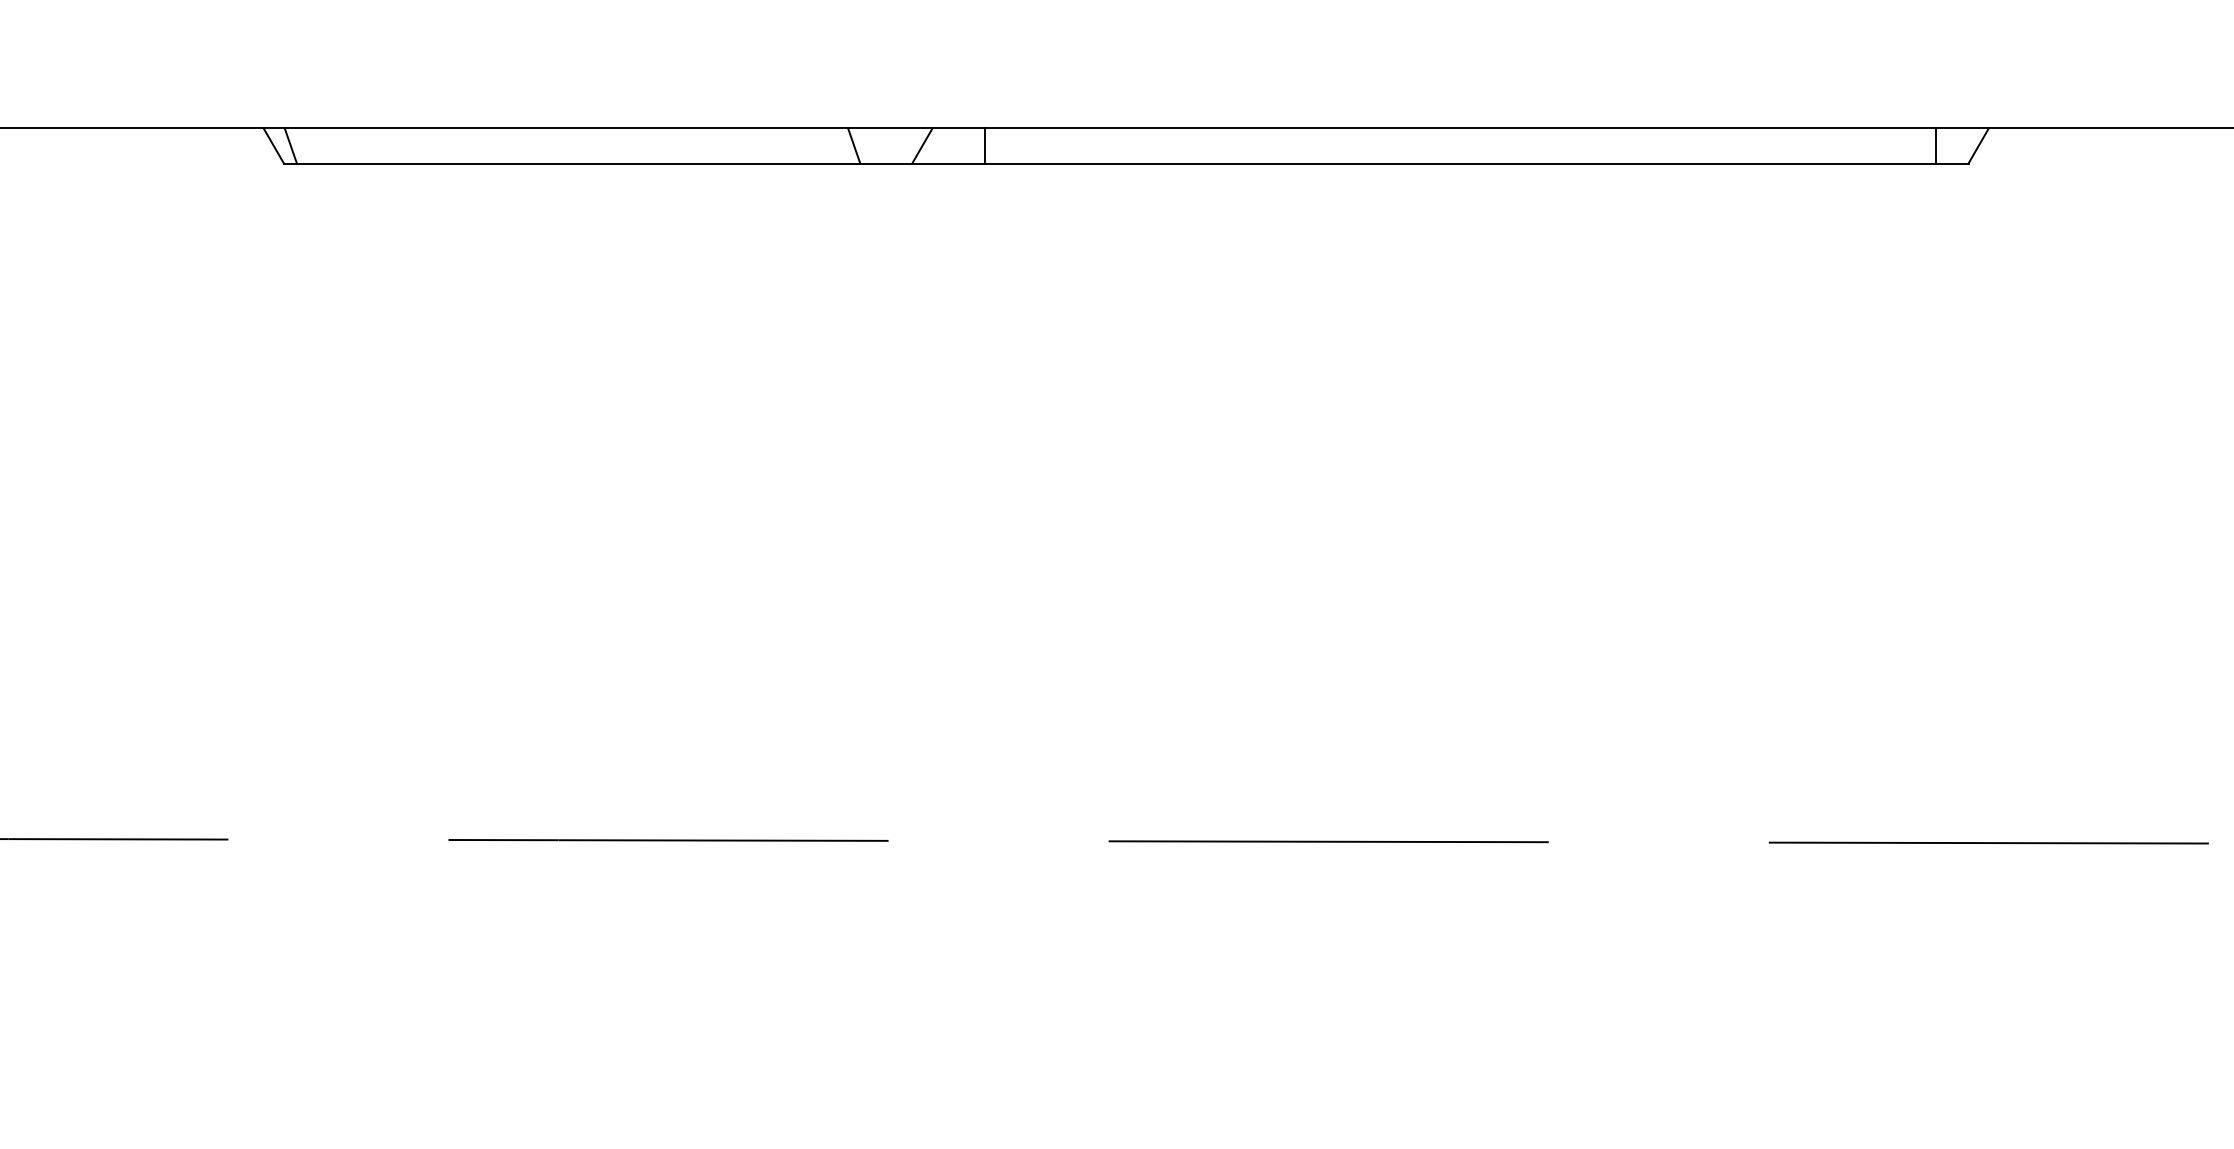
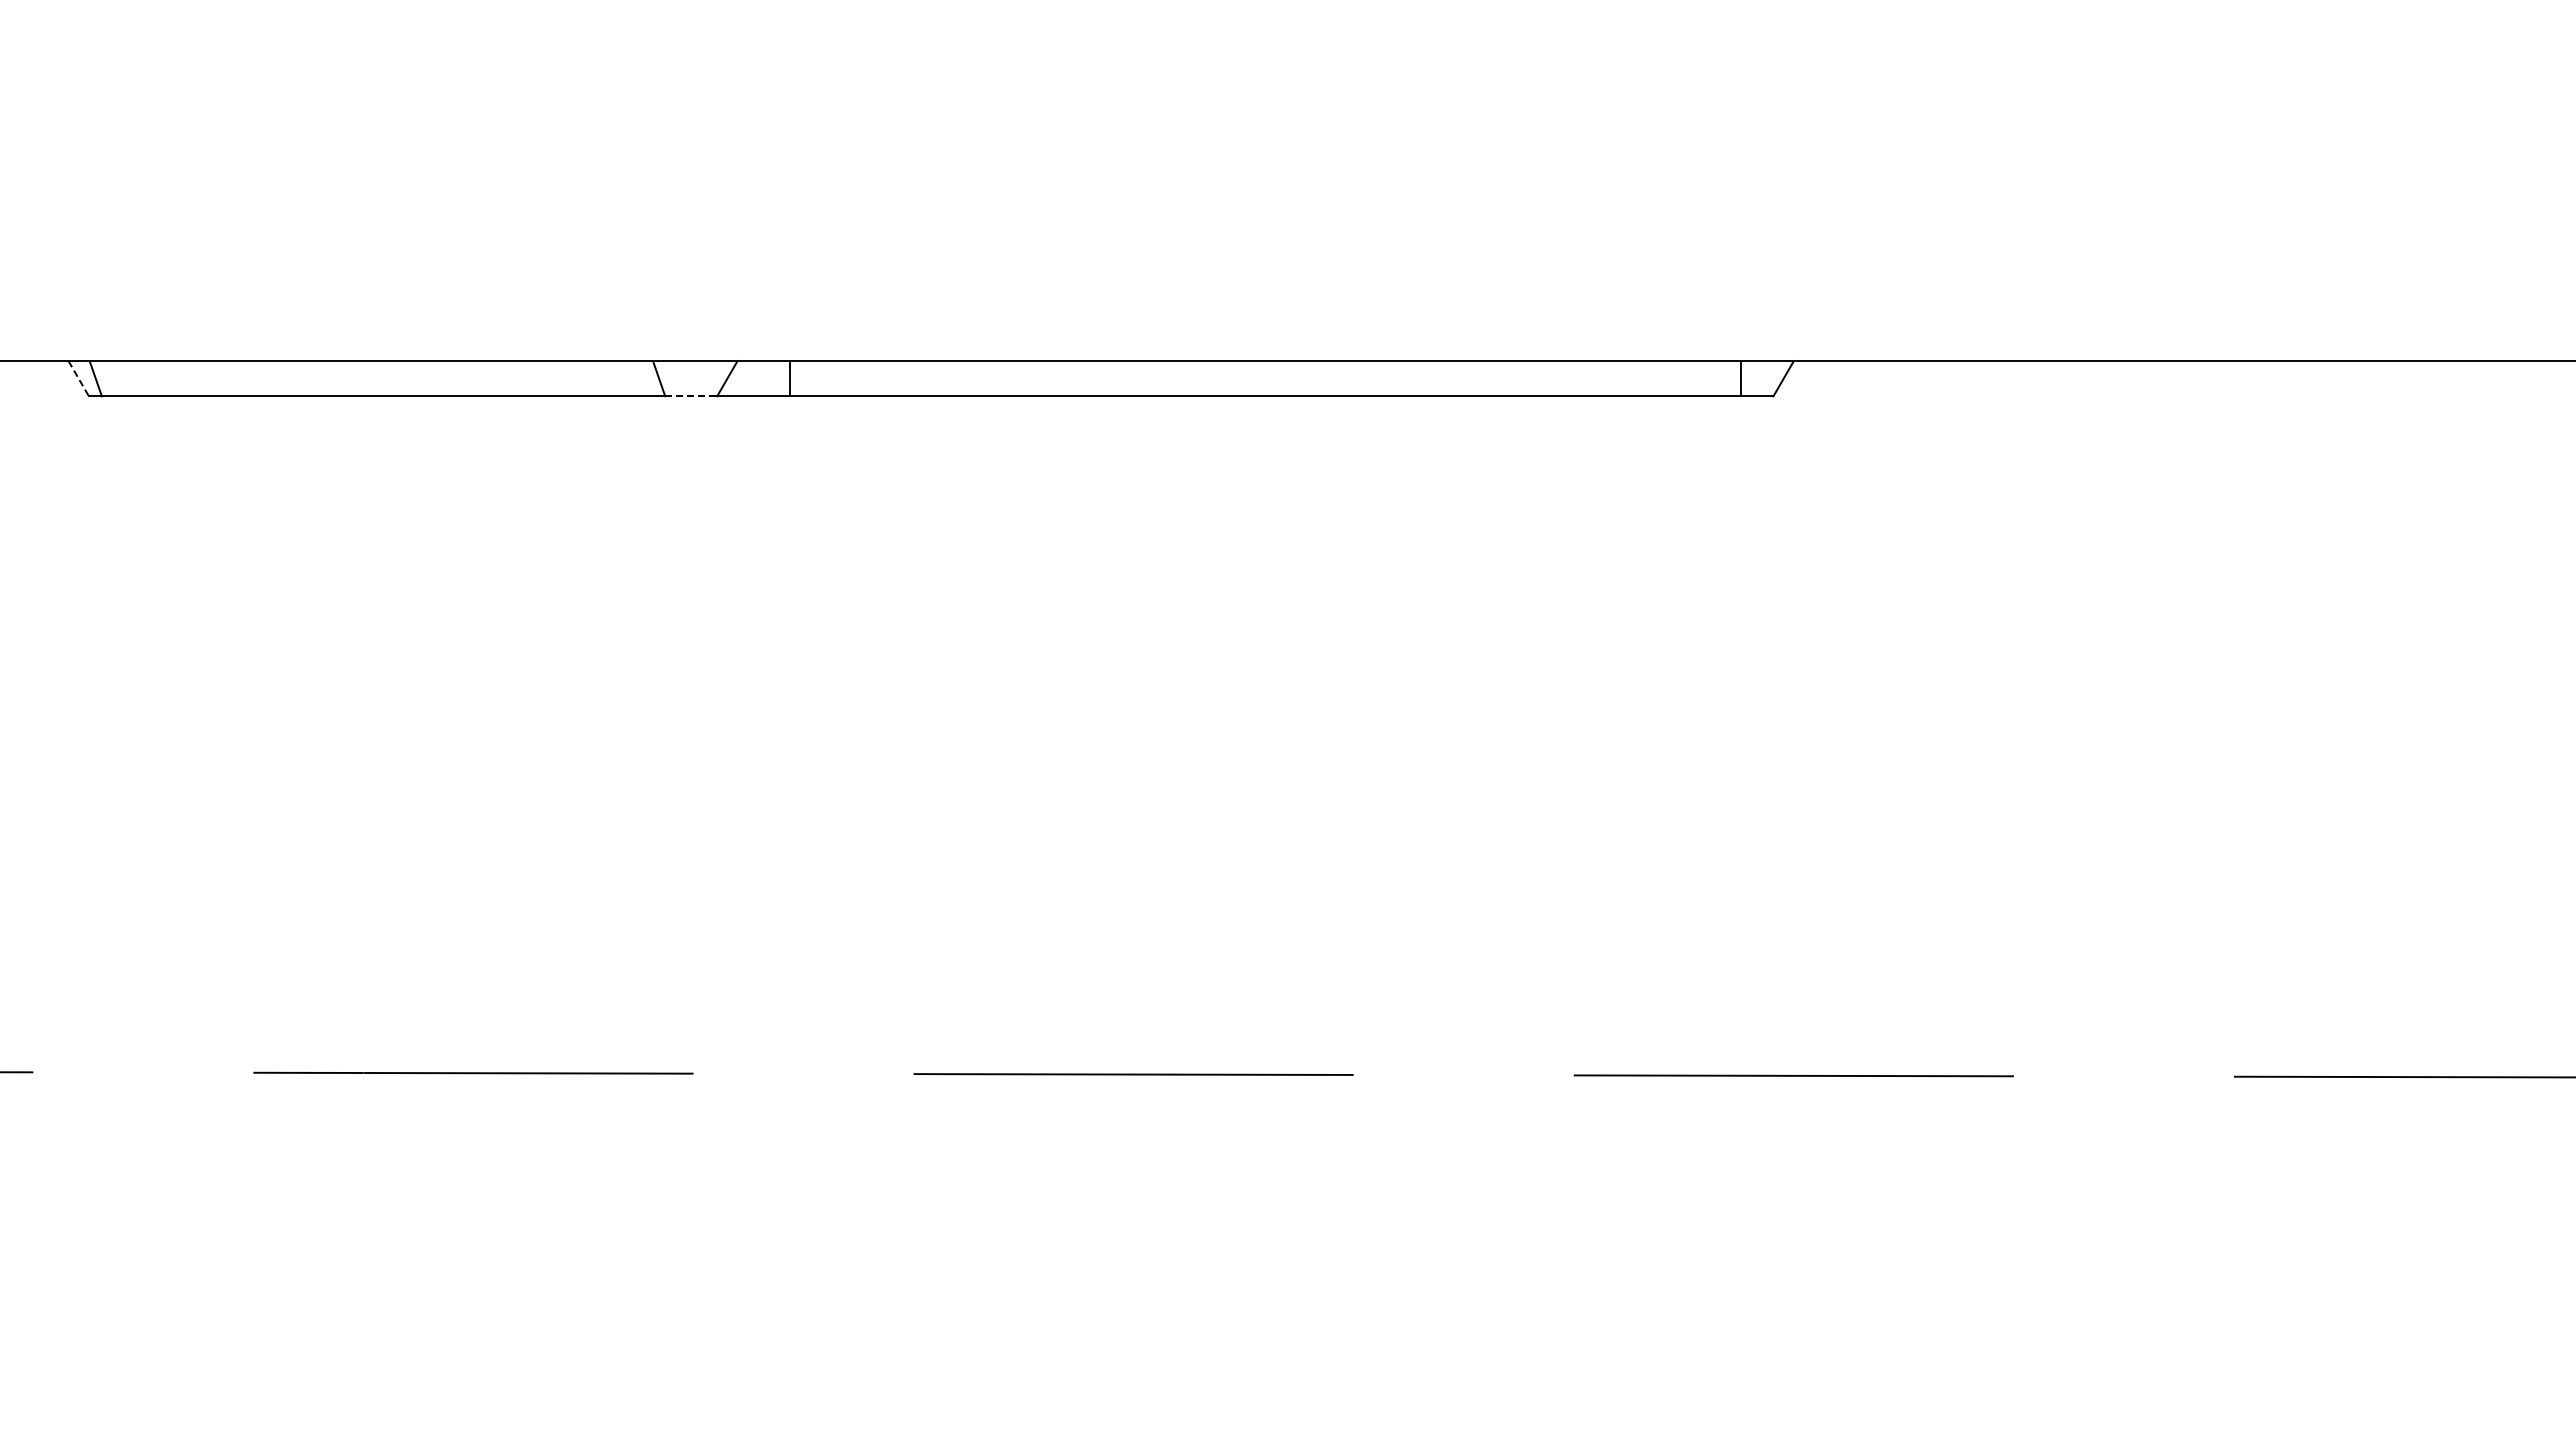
line: (273, 146) -> (78, 379), solid -> dashed
line: (886, 163) -> (691, 396), solid -> dashed

